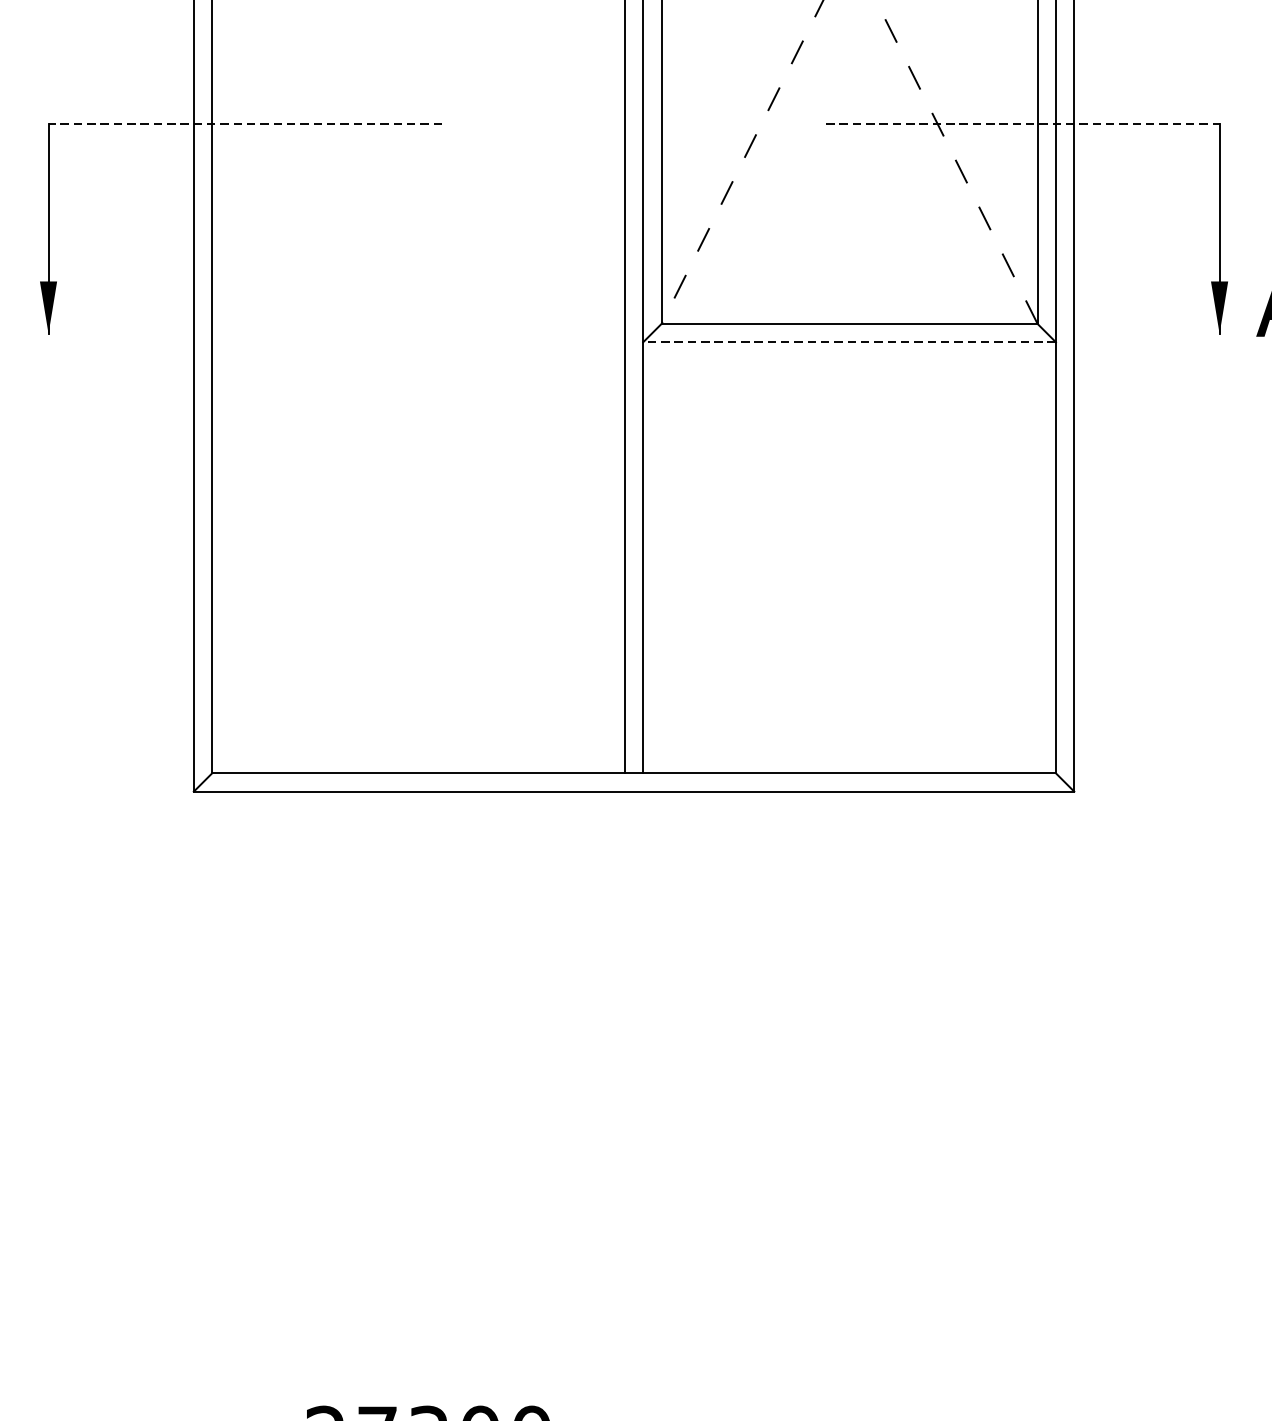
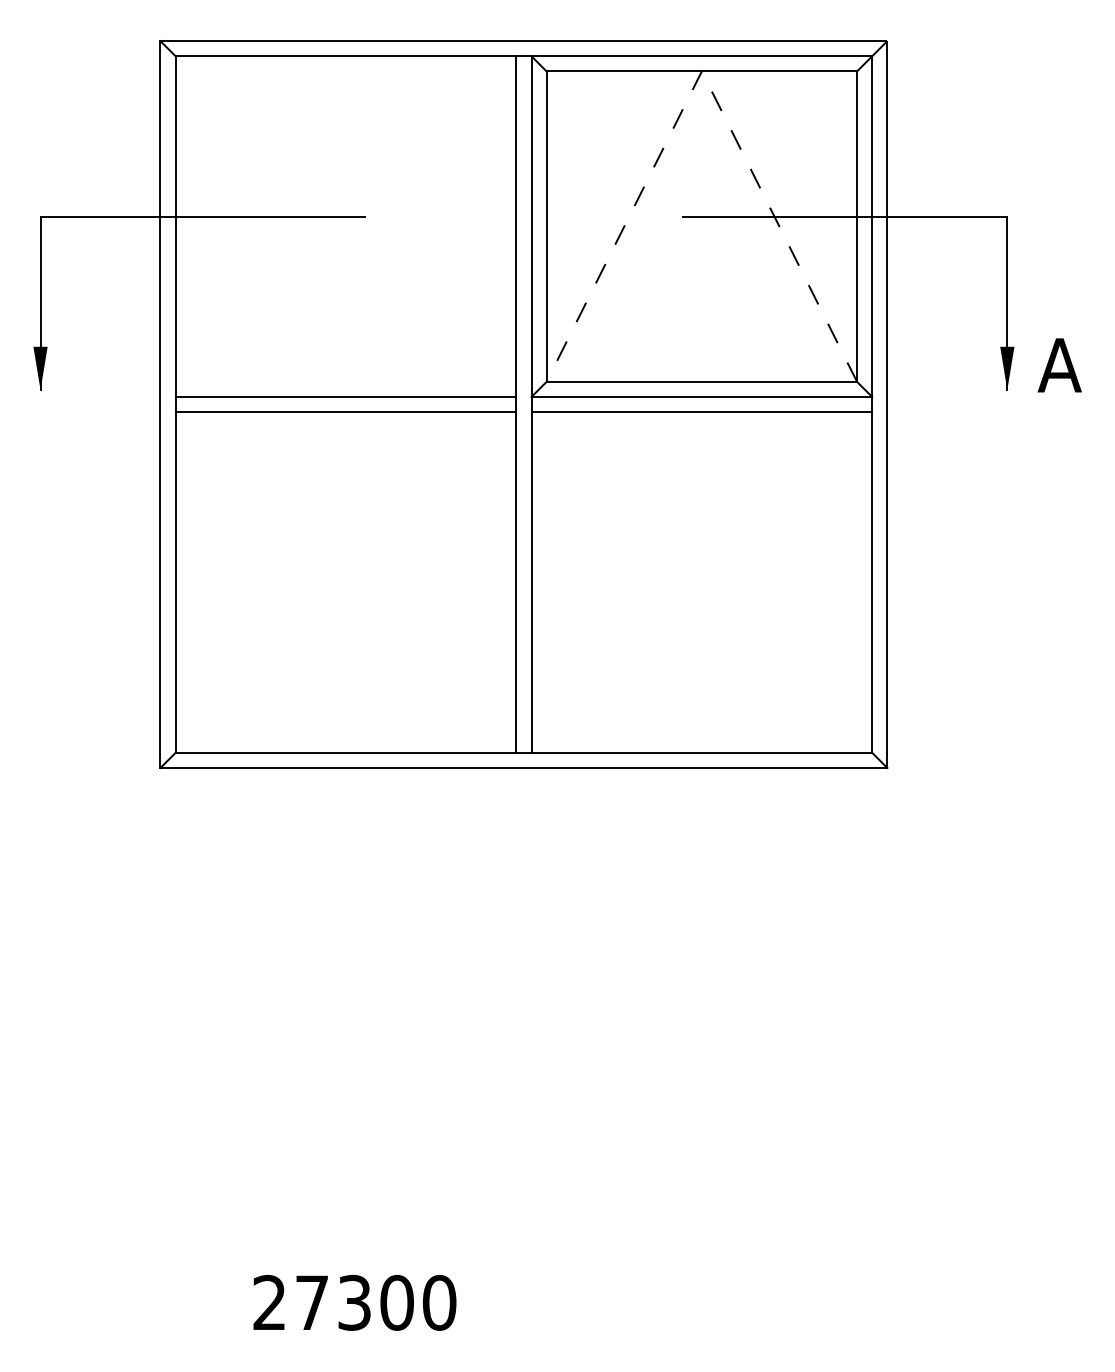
line: (244, 124) -> (202, 217), dashed -> solid
line: (1023, 124) -> (845, 217), dashed -> solid
line: (417, 342) -> (345, 397), added
line: (849, 342) -> (701, 397), dashed -> solid
line: (417, 361) -> (345, 412), added
line: (849, 361) -> (701, 412), added

